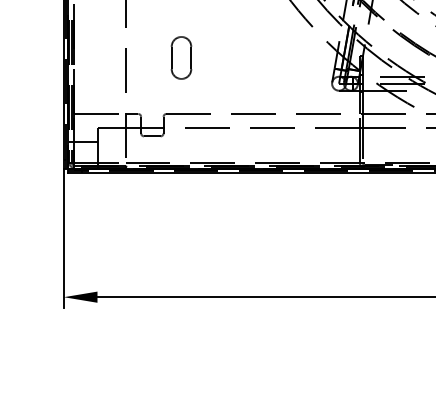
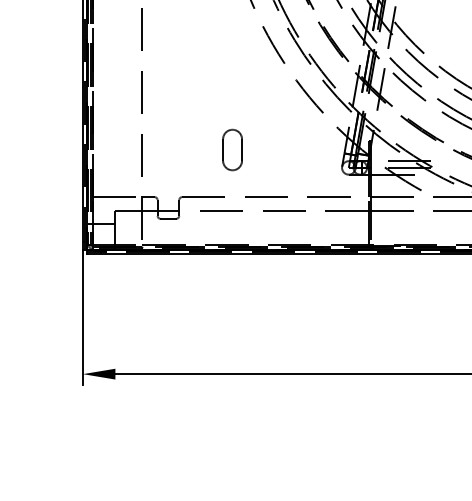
part: (181, 57) -> (232, 149), moved

